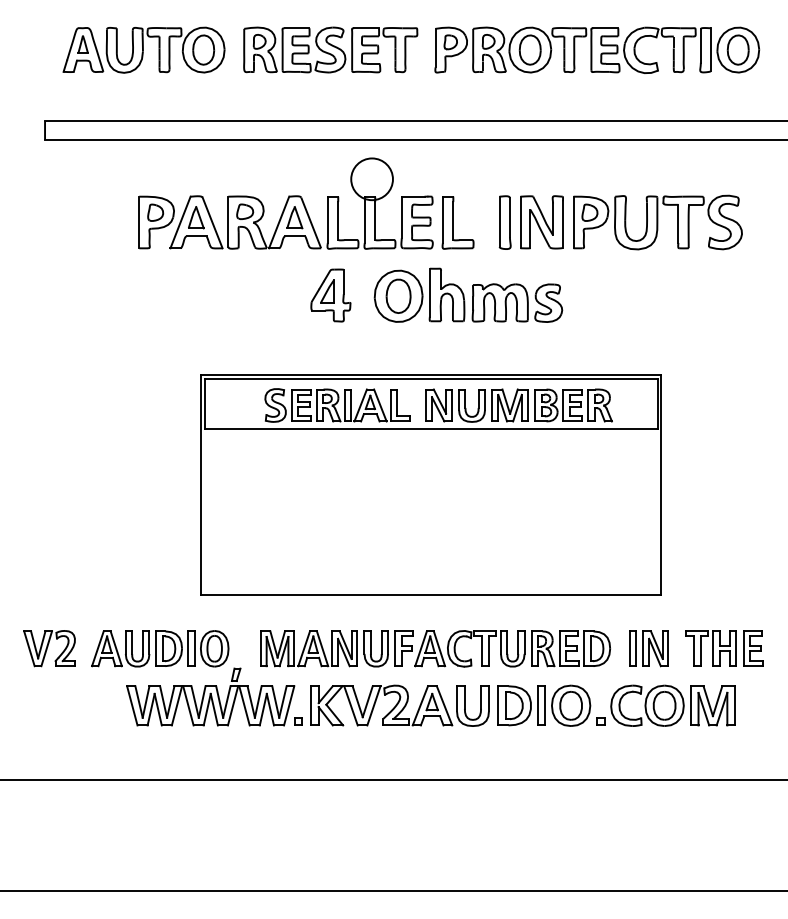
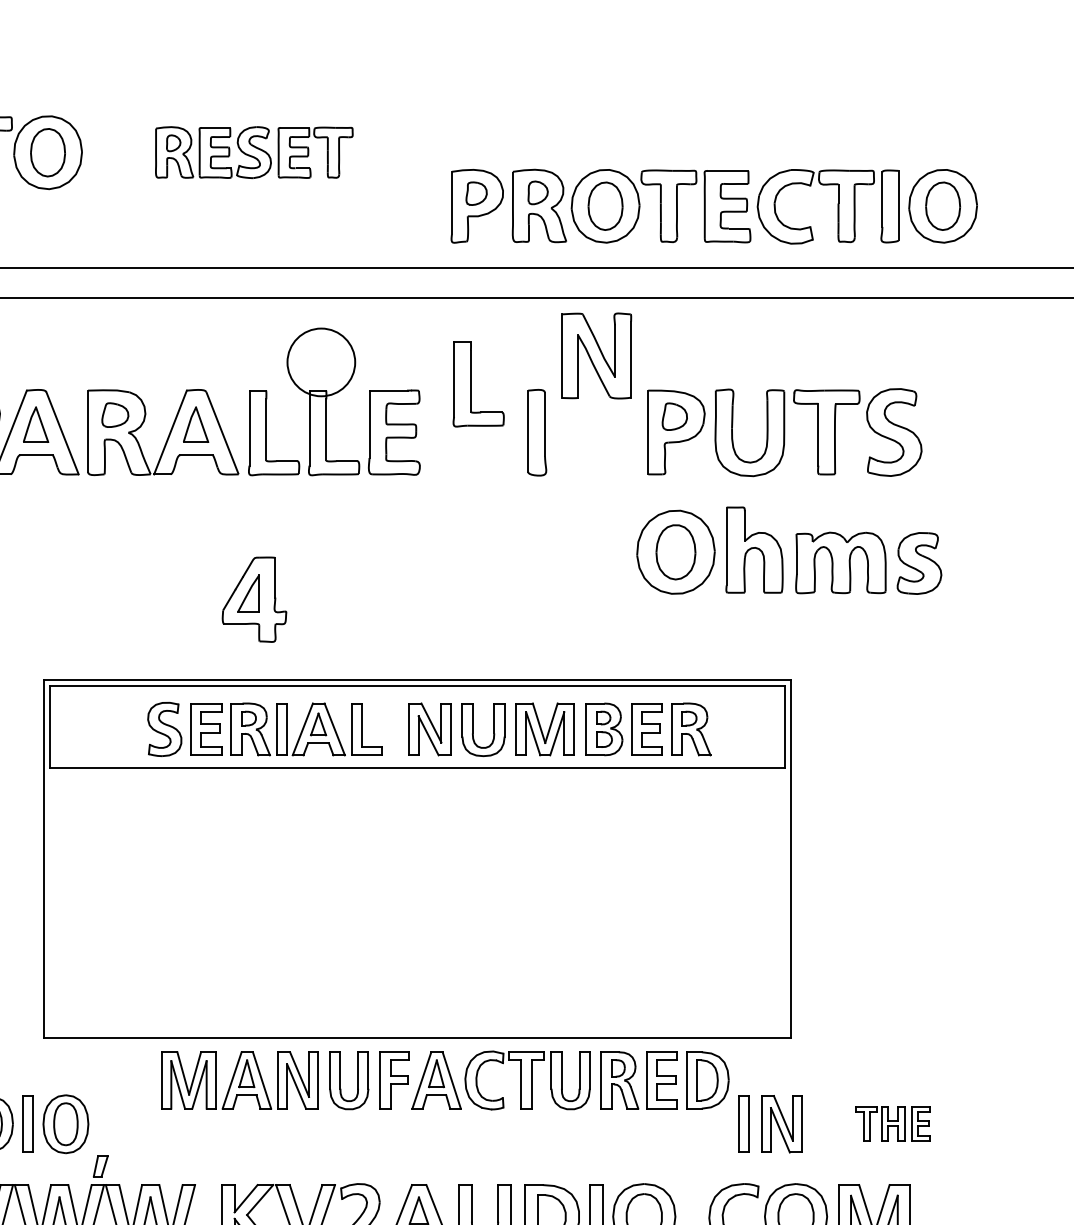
part: (330, 49) -> (253, 151), size x0.7
part: (597, 49) -> (714, 205), moved
part: (457, 222) -> (477, 383), moved
part: (541, 222) -> (596, 356), moved
part: (468, 294) -> (789, 549), moved
part: (330, 295) -> (253, 599), moved
part: (435, 648) -> (445, 1079), moved
part: (724, 648) -> (893, 1123), size x0.6

